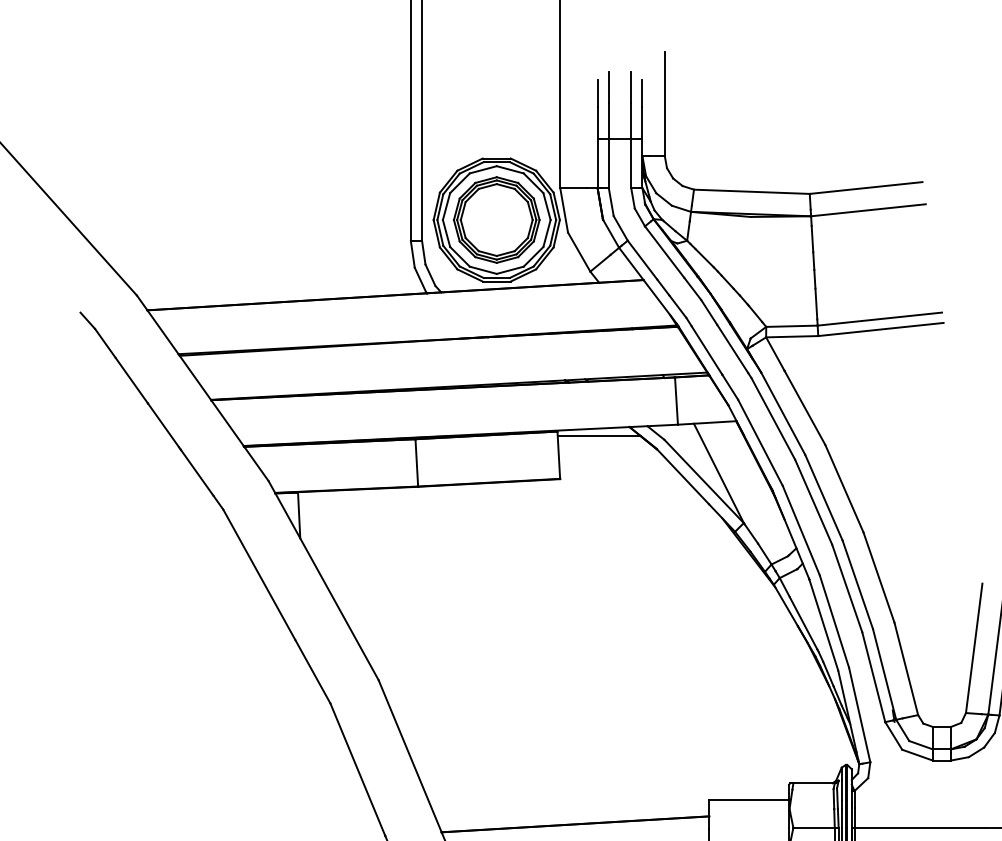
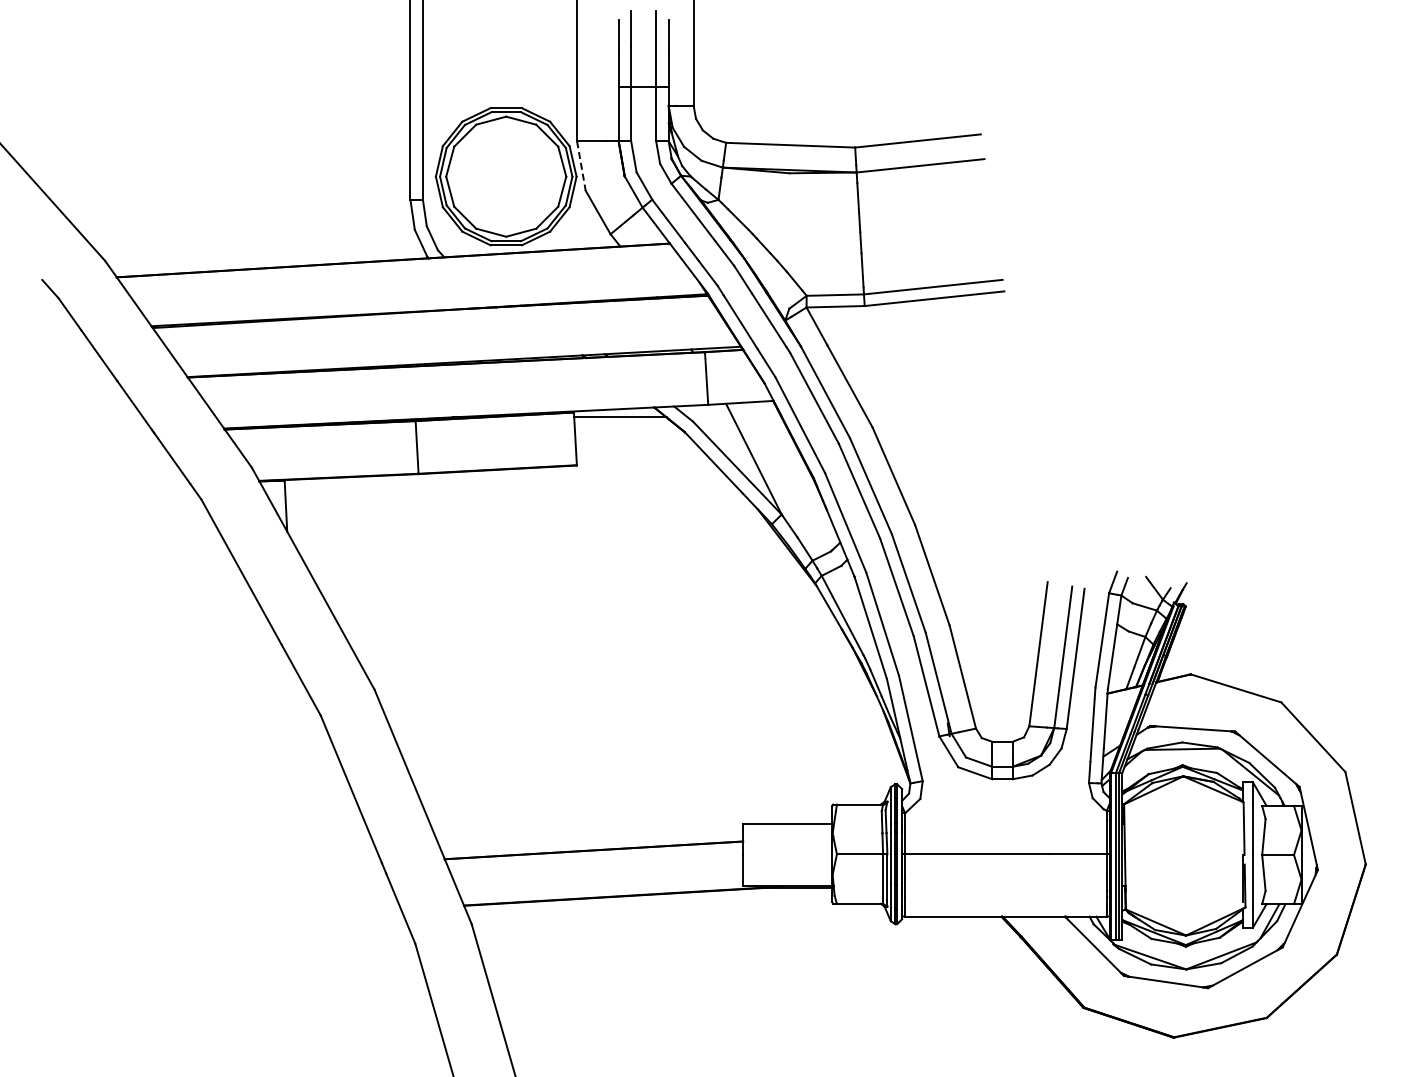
line: (564, 210) -> (581, 166), solid -> dashed
part: (496, 219) -> (505, 176), removed

